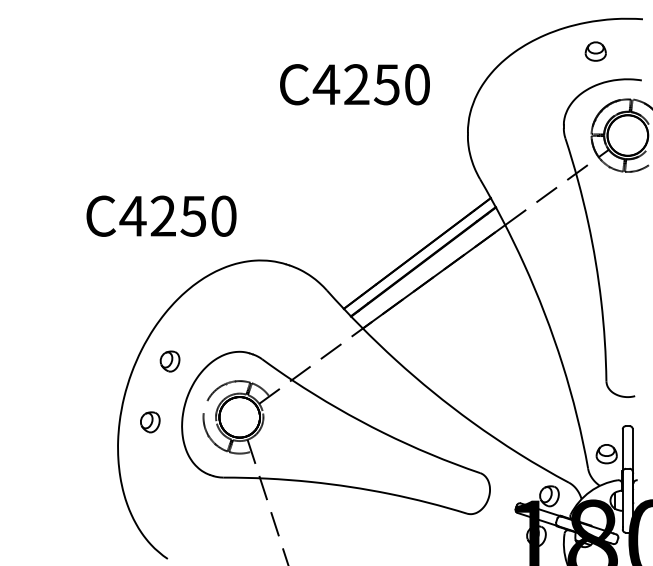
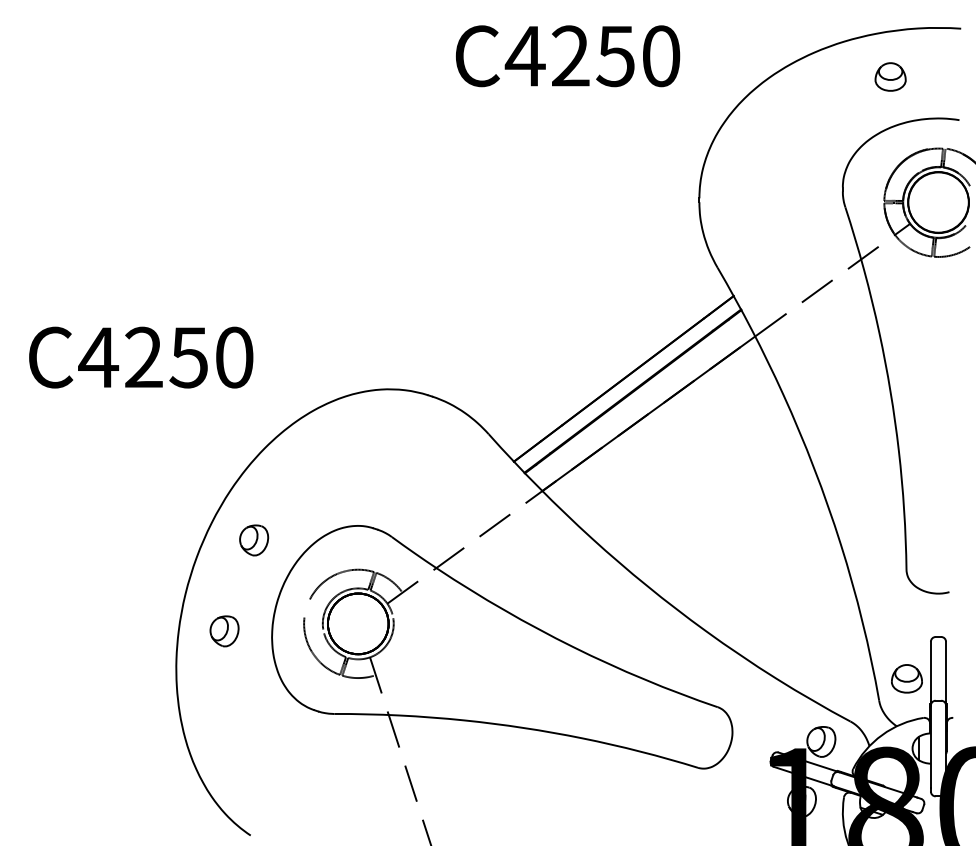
text: (354, 84) -> (567, 55), moved
text: (161, 215) -> (141, 356), moved

